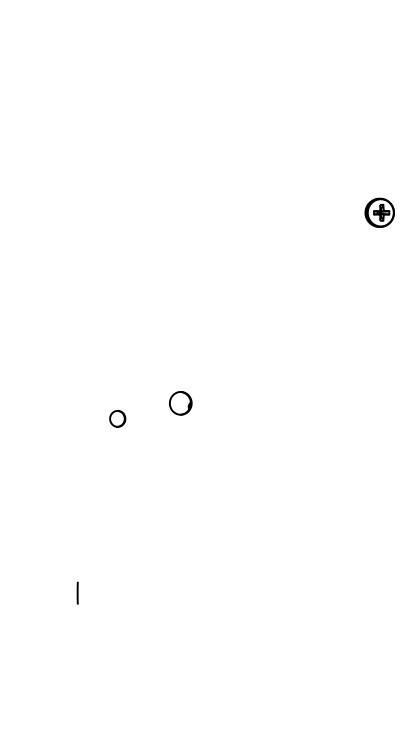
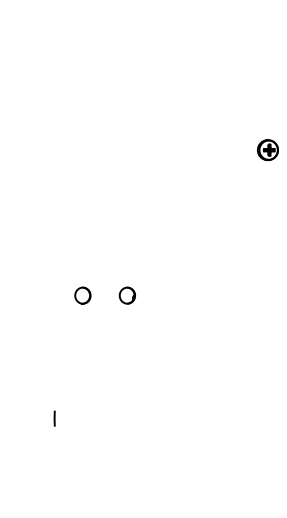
part: (179, 403) -> (126, 295), moved
part: (117, 418) -> (82, 295), size x1.43

